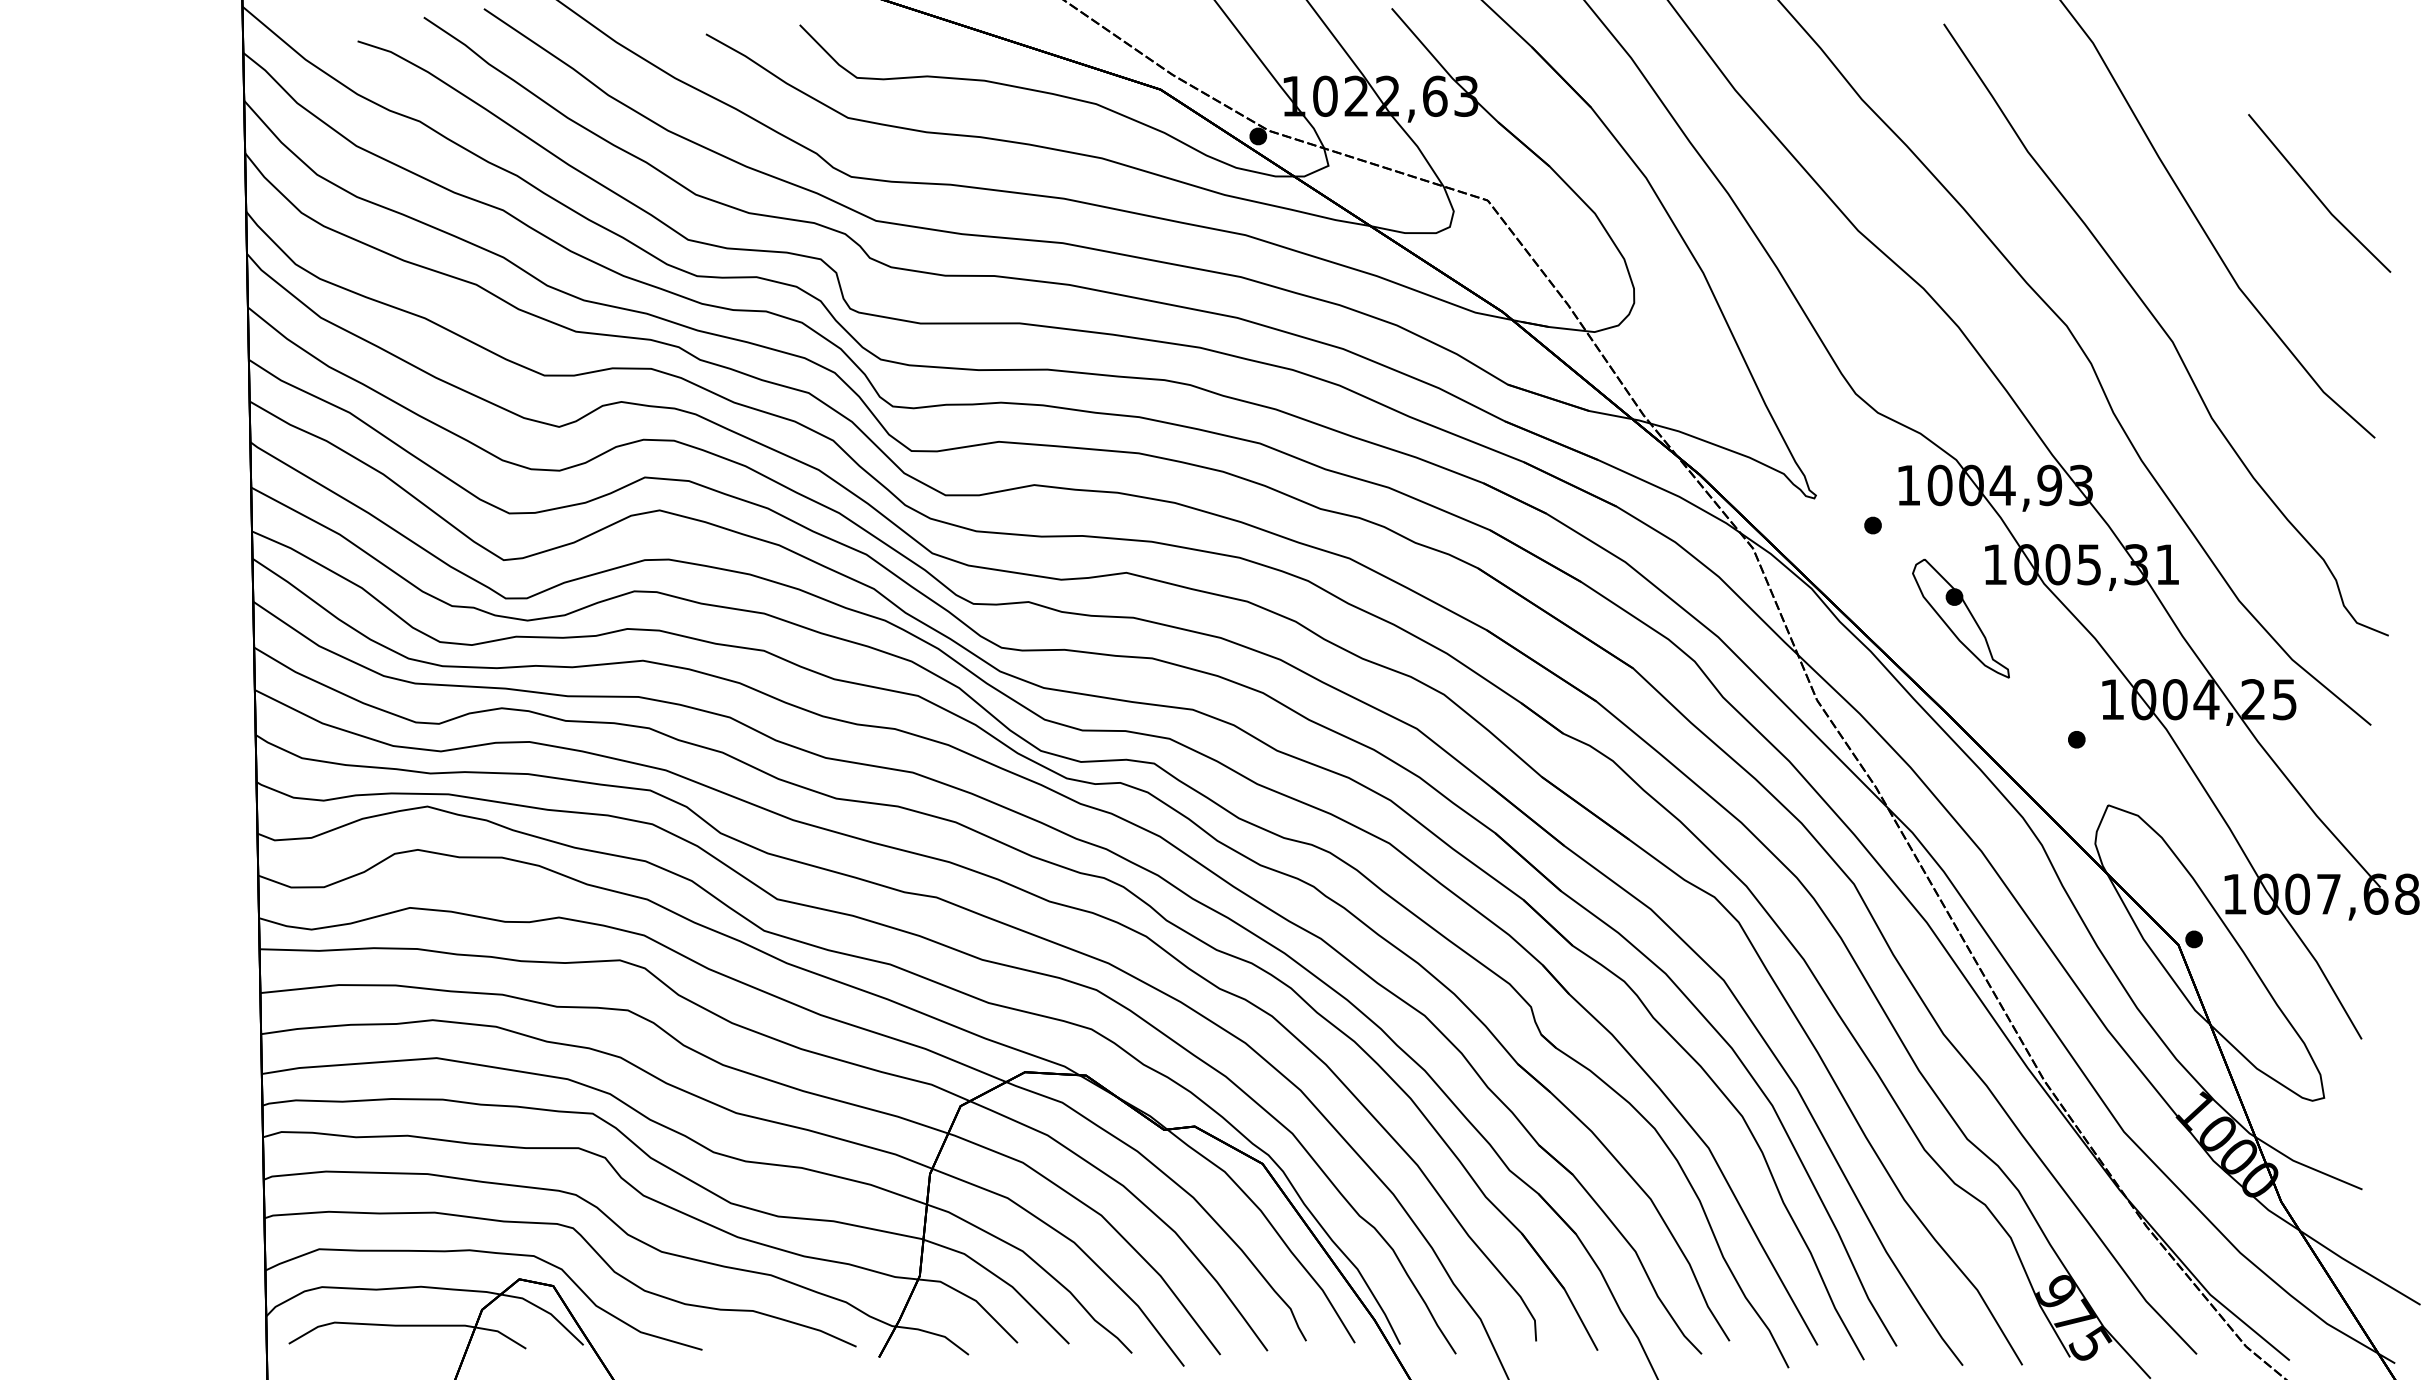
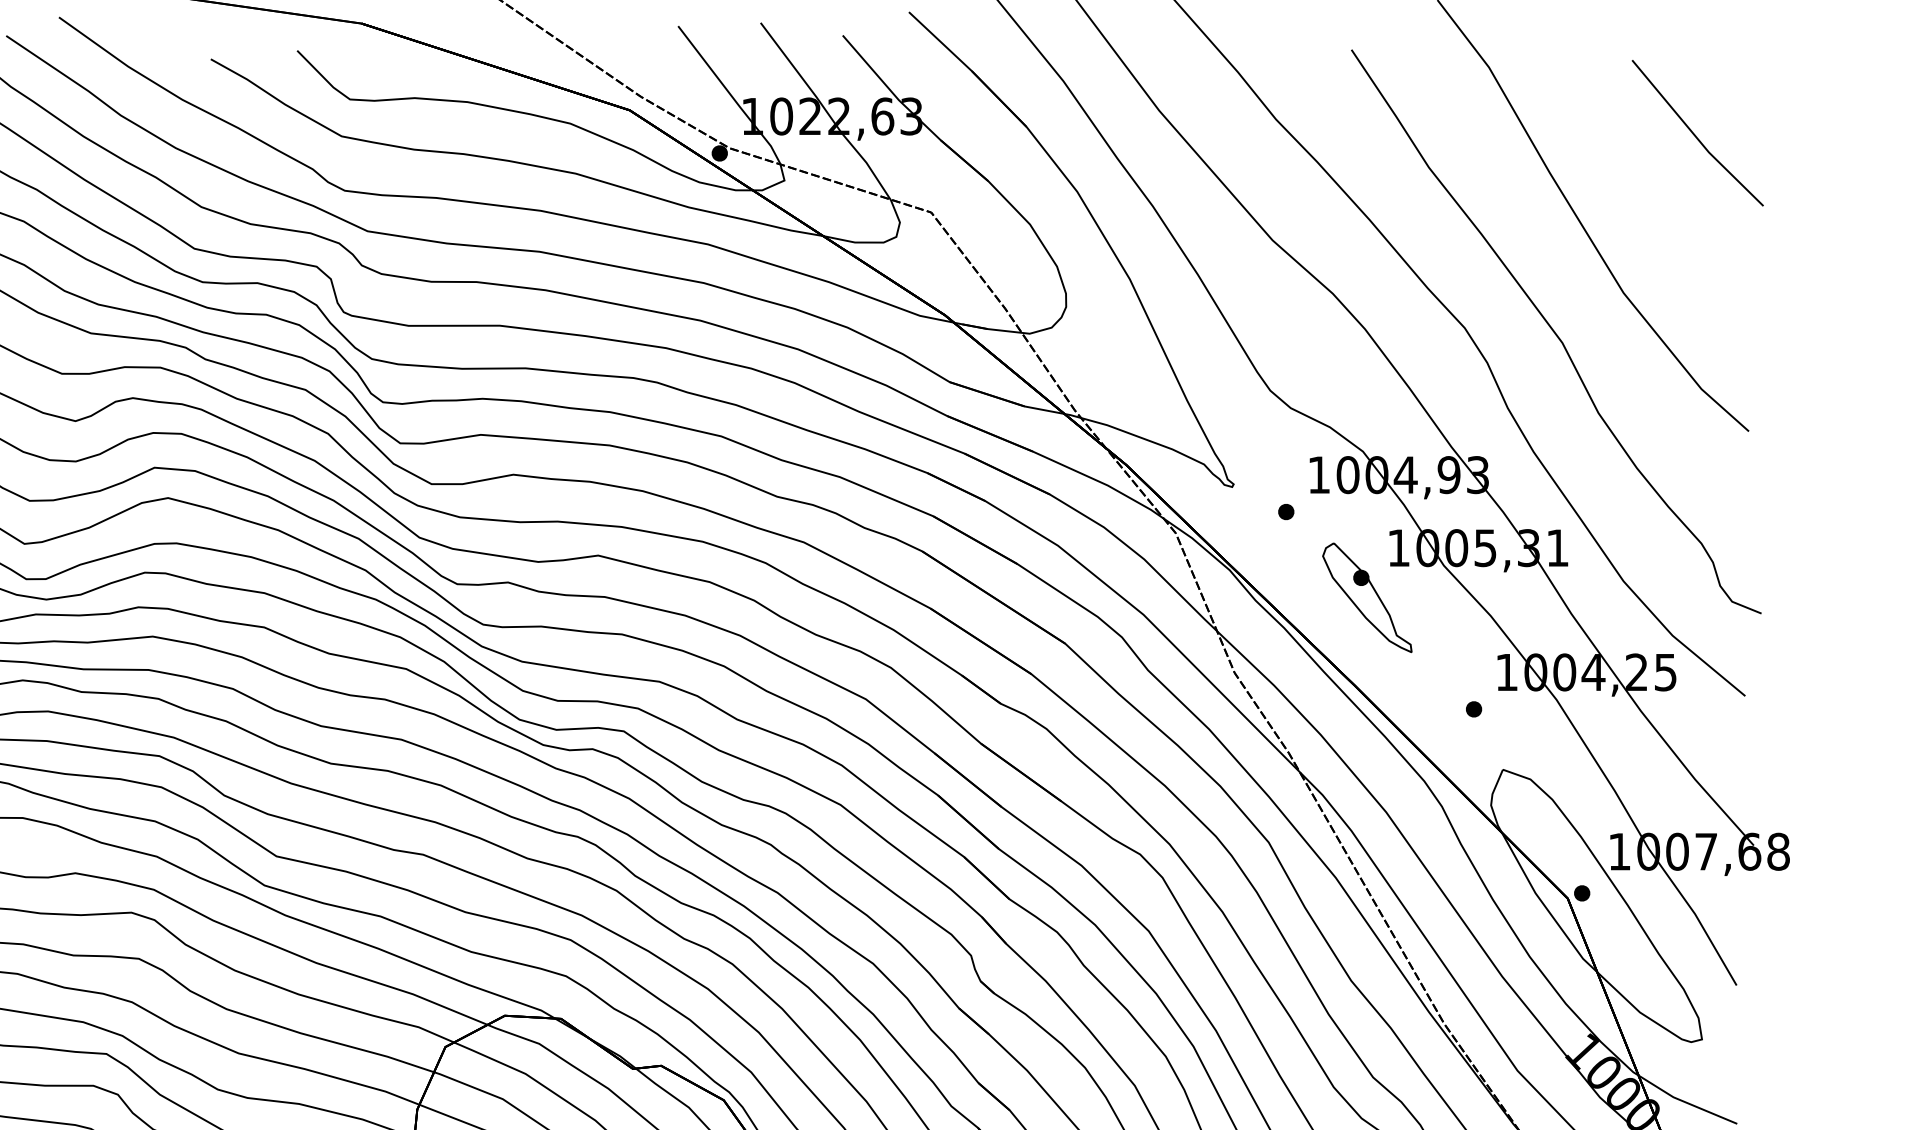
line: (2317, 195) -> (1695, 135), moved

